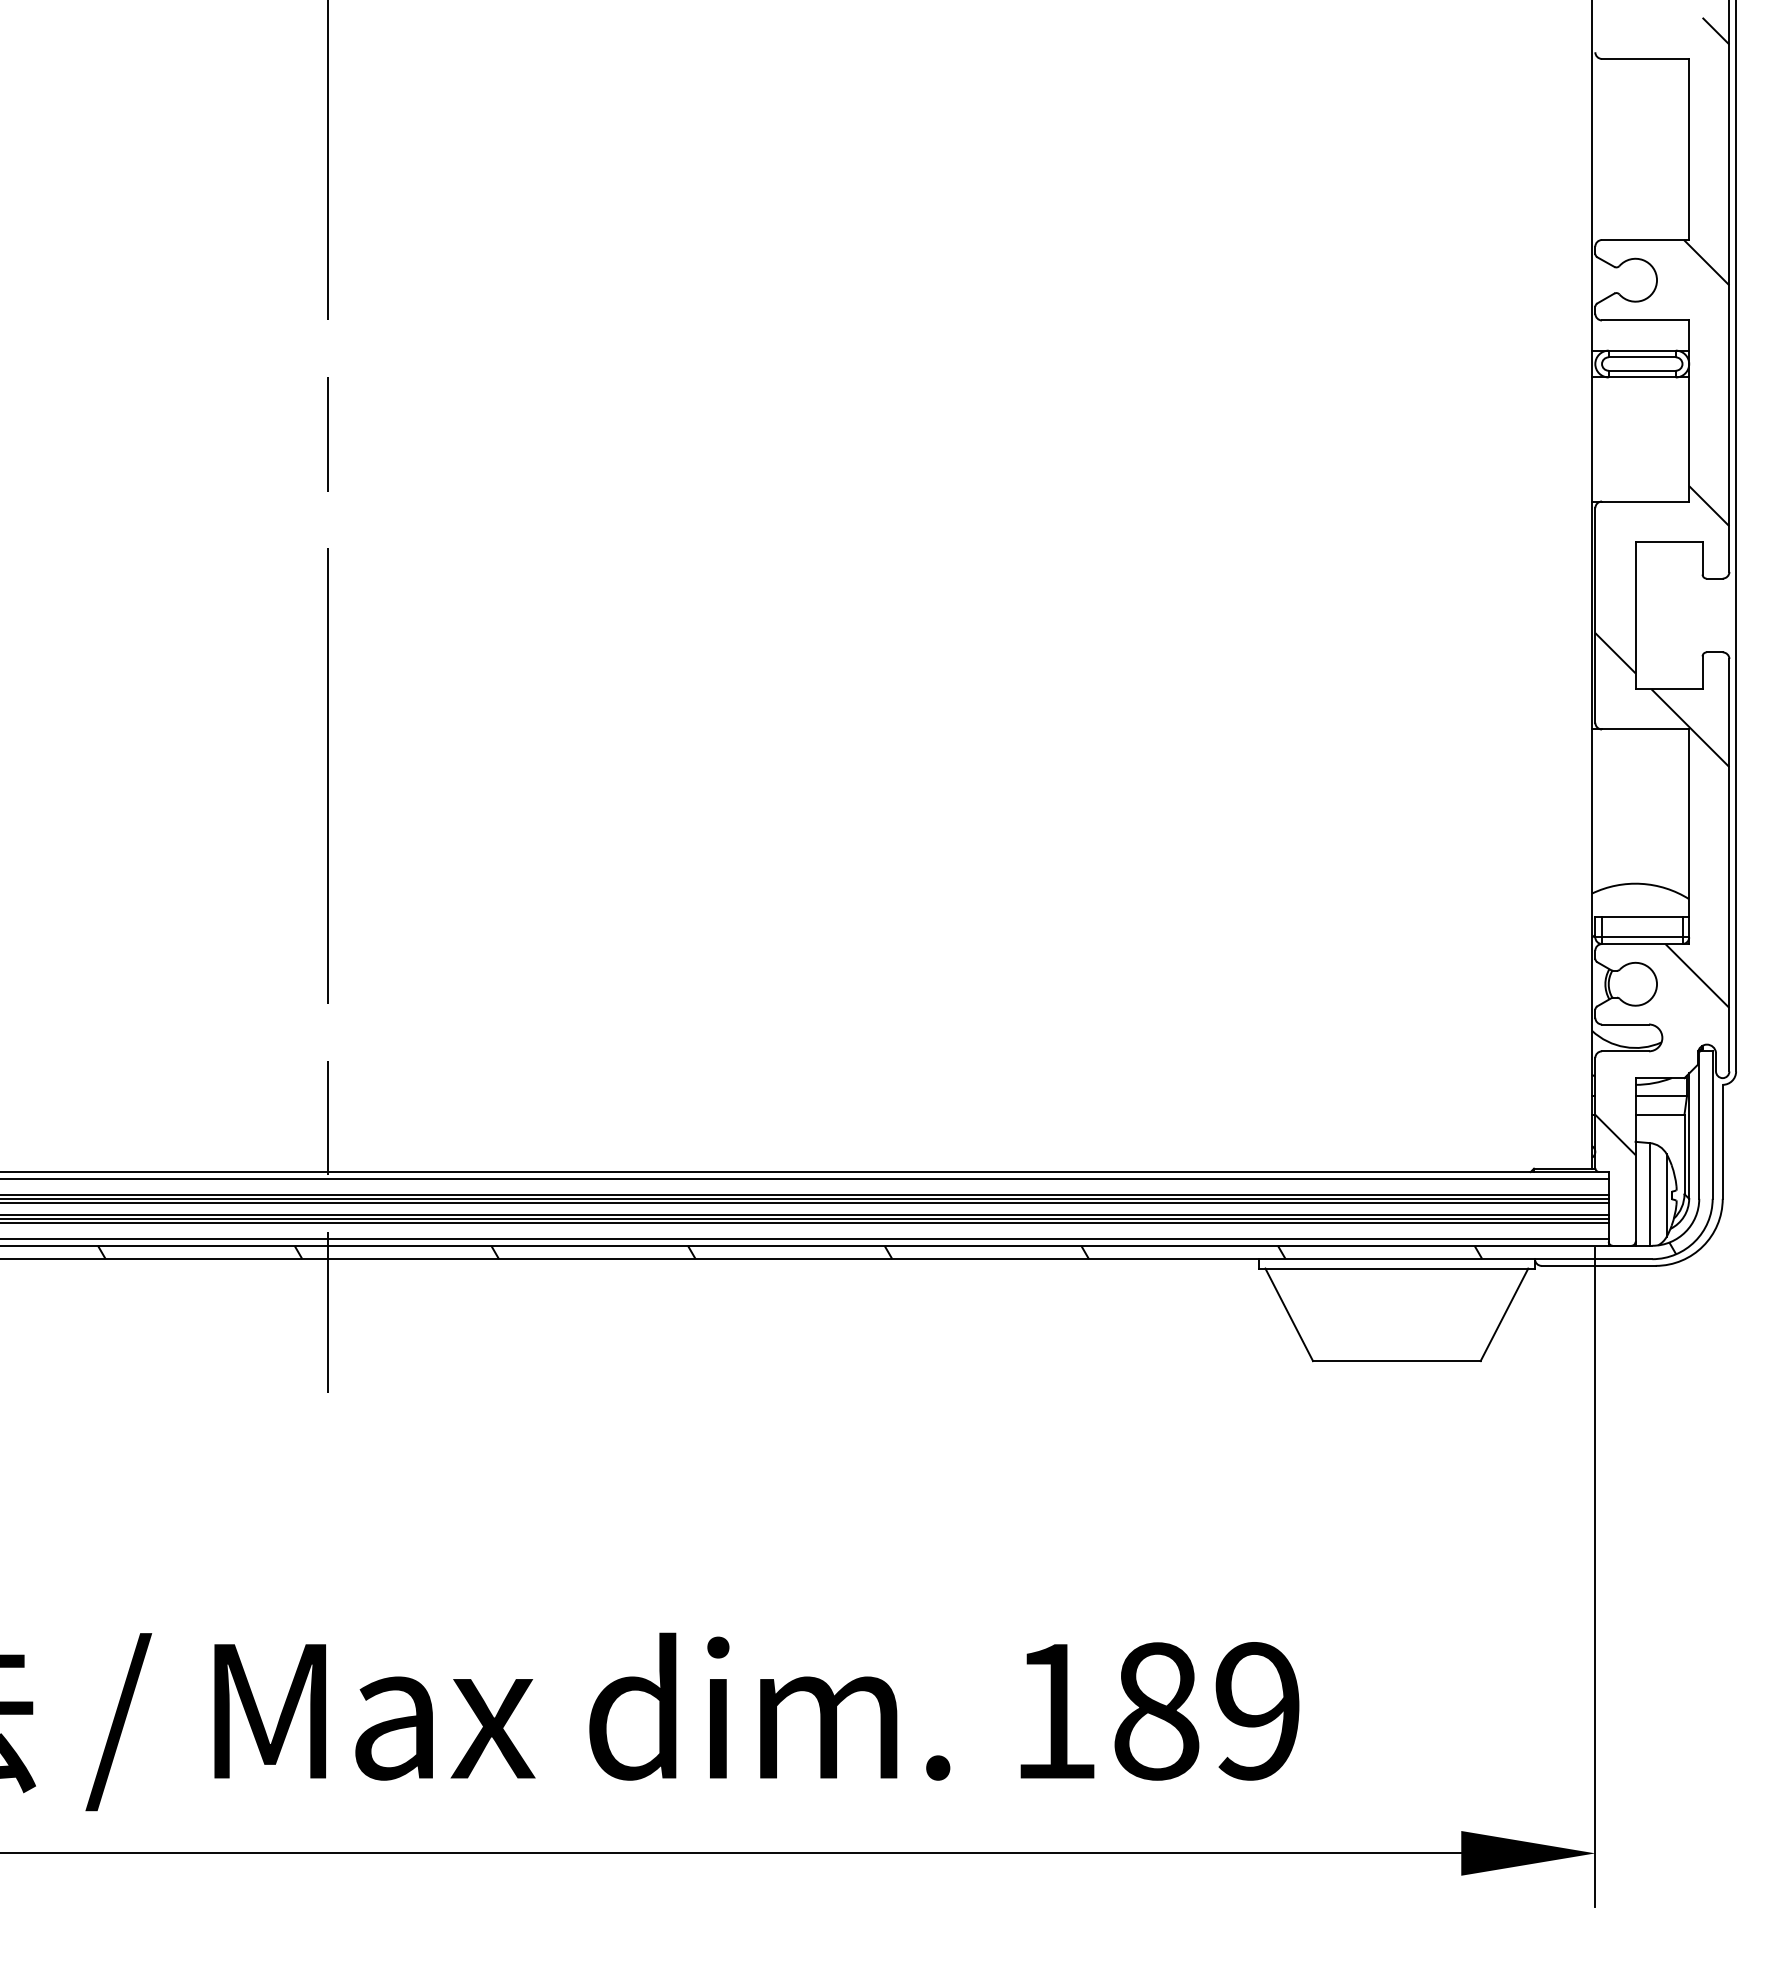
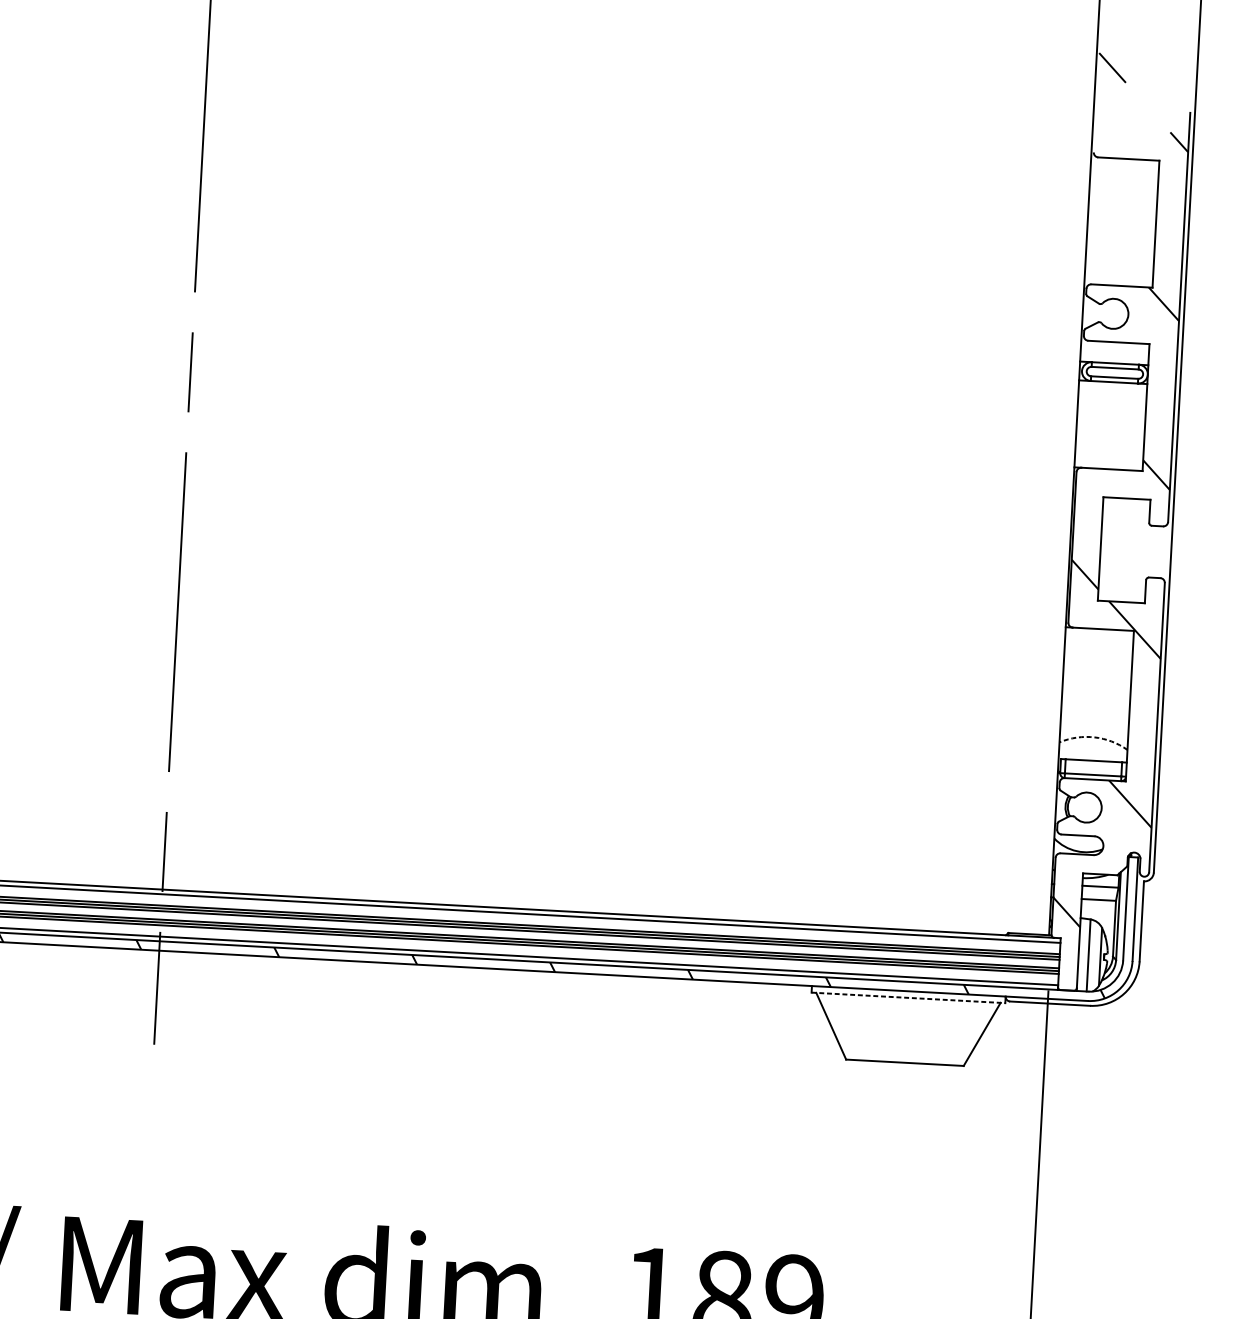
arc: (1641, 883) -> (1094, 737), solid -> dashed
line: (1397, 1268) -> (908, 997), solid -> dashed

